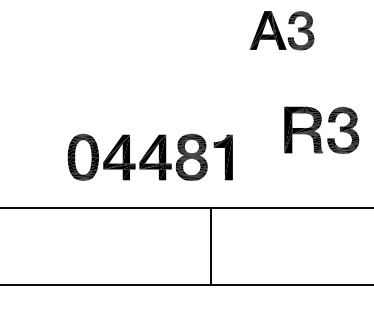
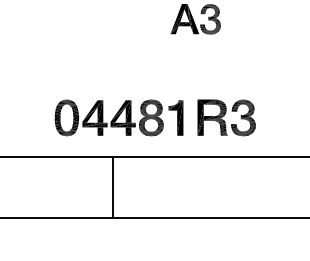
part: (321, 129) -> (226, 117), moved
part: (149, 156) -> (118, 117), moved
line: (211, 246) -> (113, 187), moved

